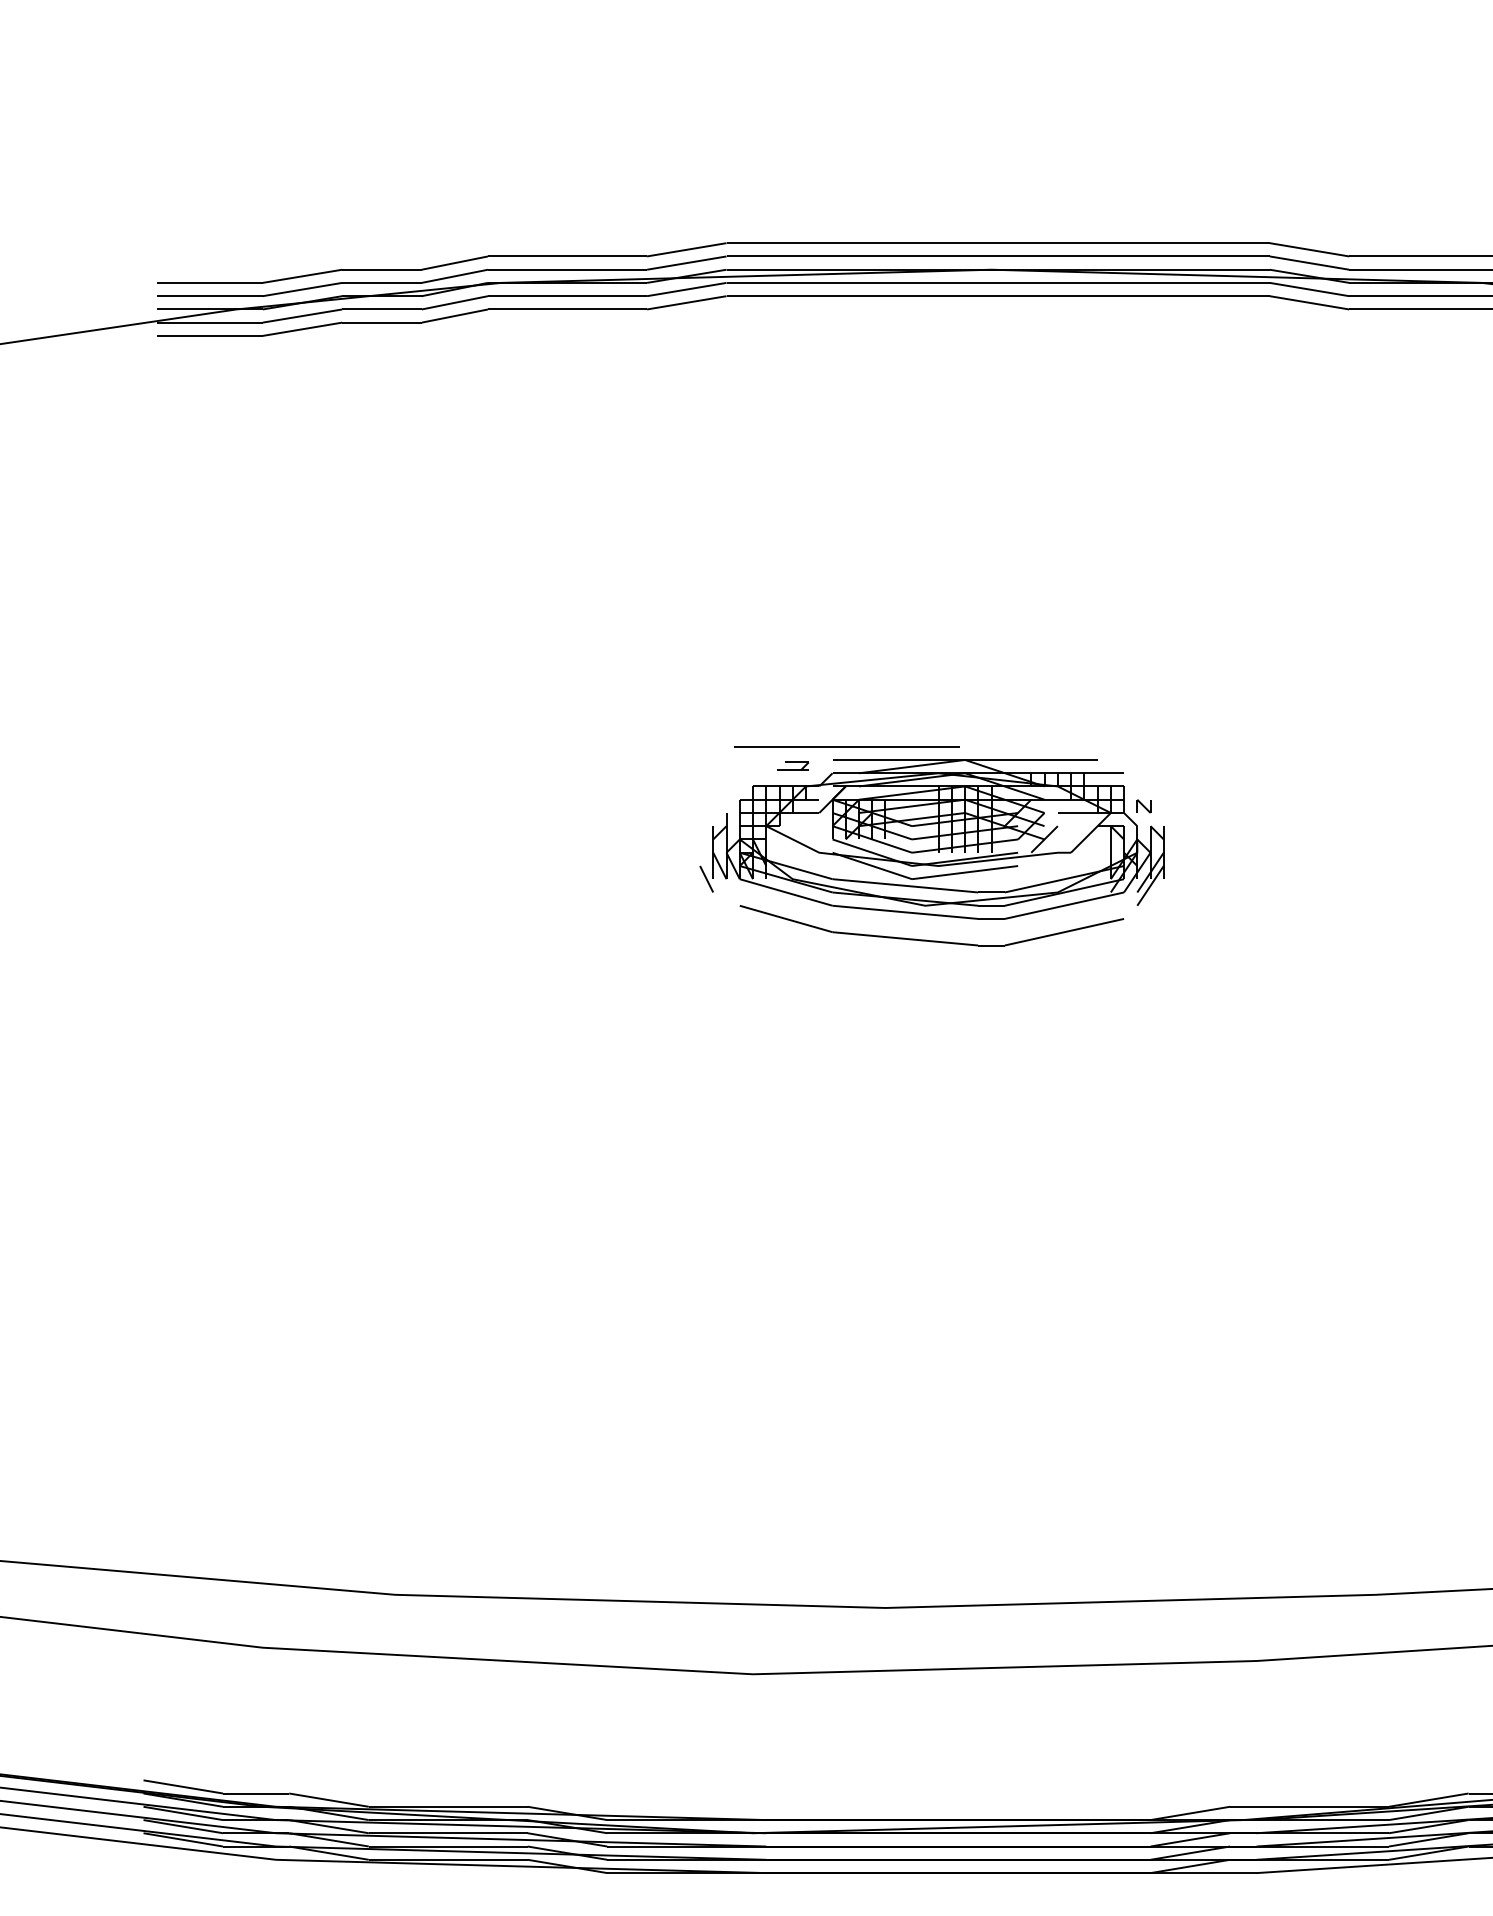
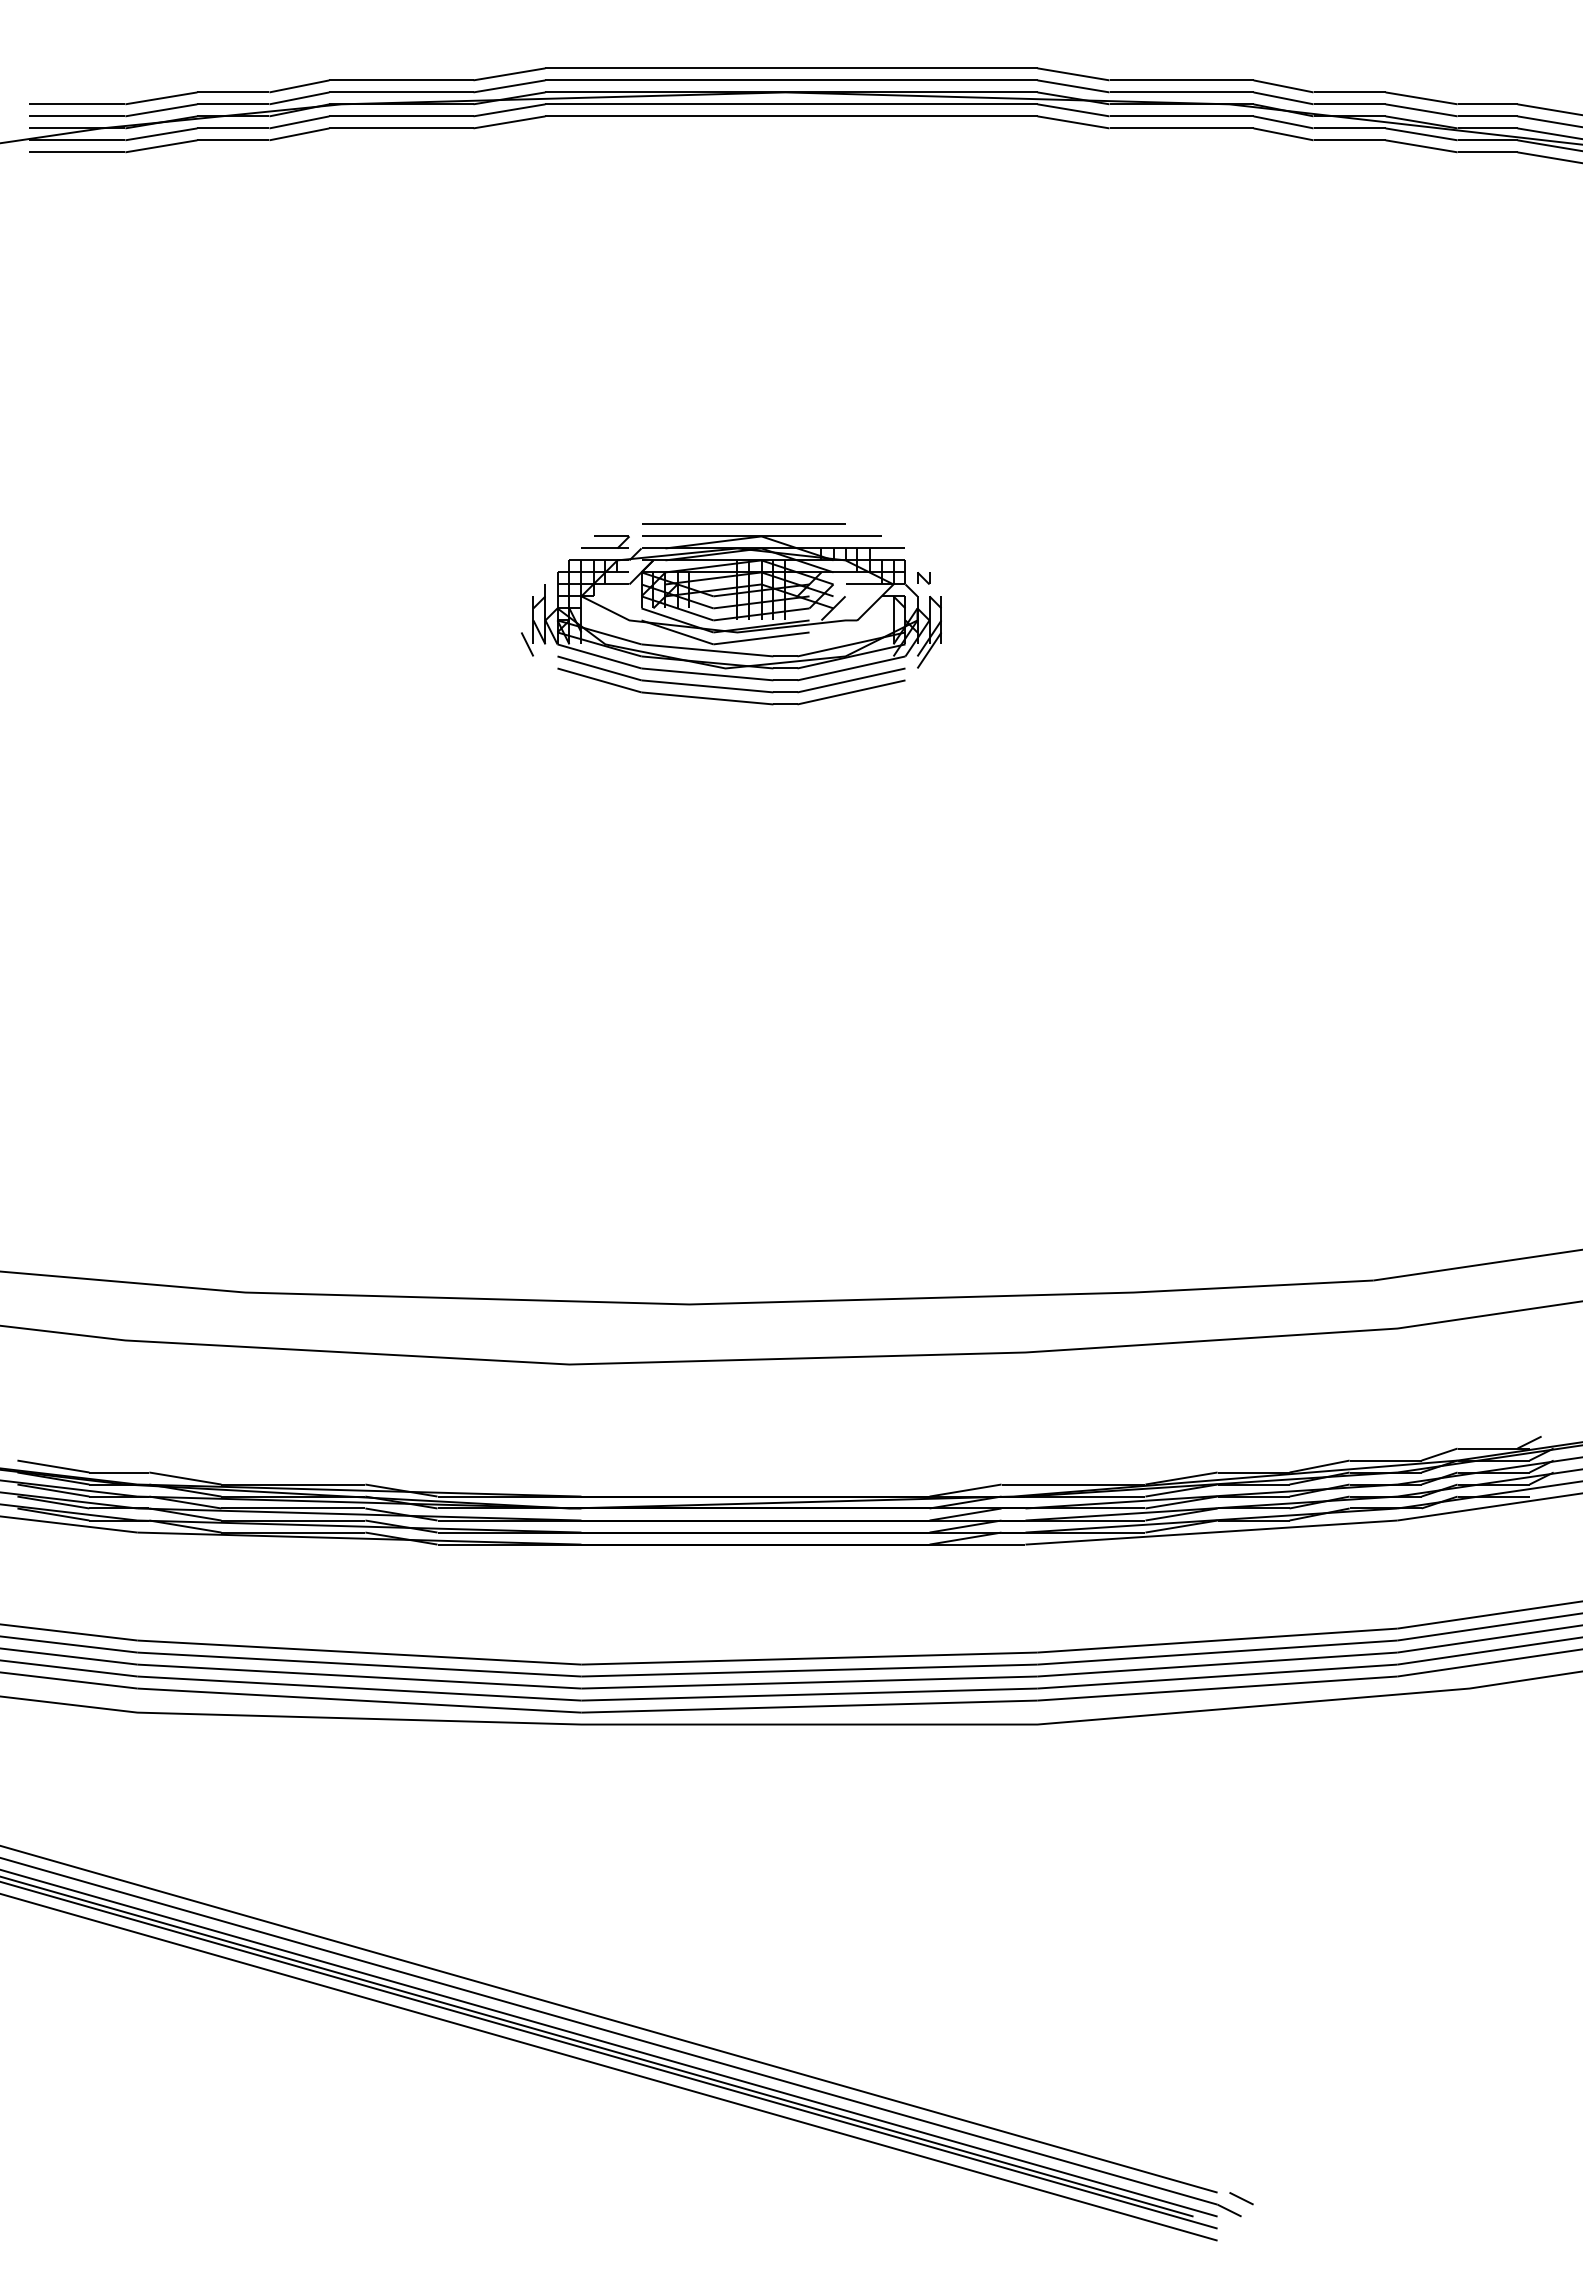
line: (846, 745) -> (743, 523), moved
part: (792, 765) -> (605, 541), size x1.67
part: (931, 926) -> (731, 687), added

